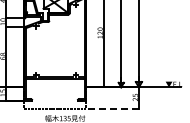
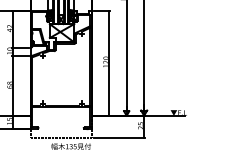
line: (114, 109) -> (119, 137), dashed -> solid

